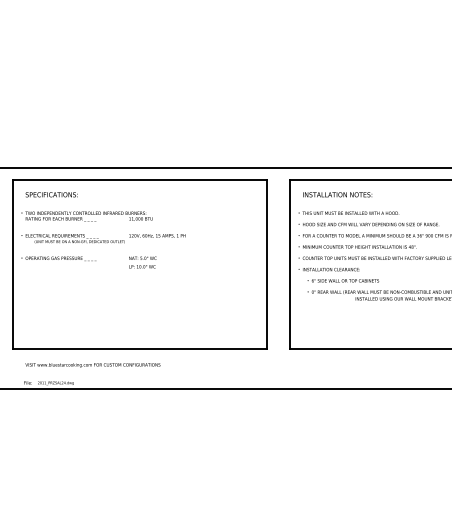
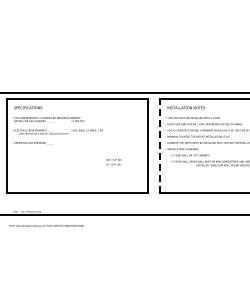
text: (141, 262) -> (113, 162), moved
line: (290, 264) -> (160, 146), solid -> dashed
text: (93, 366) -> (46, 226), moved

